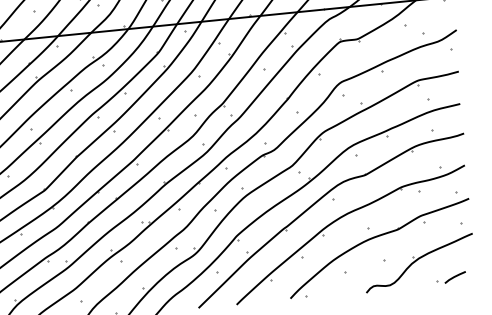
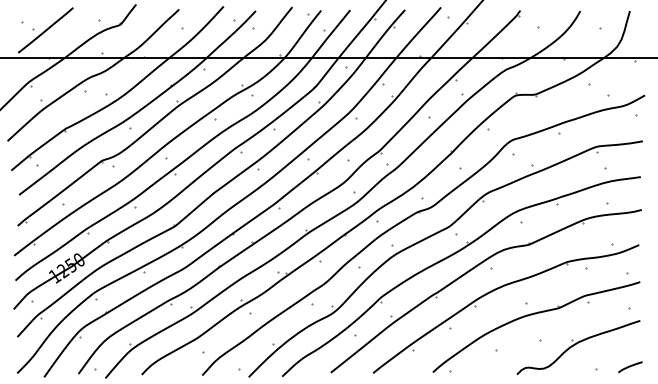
line: (455, 276) -> (630, 366), moved

